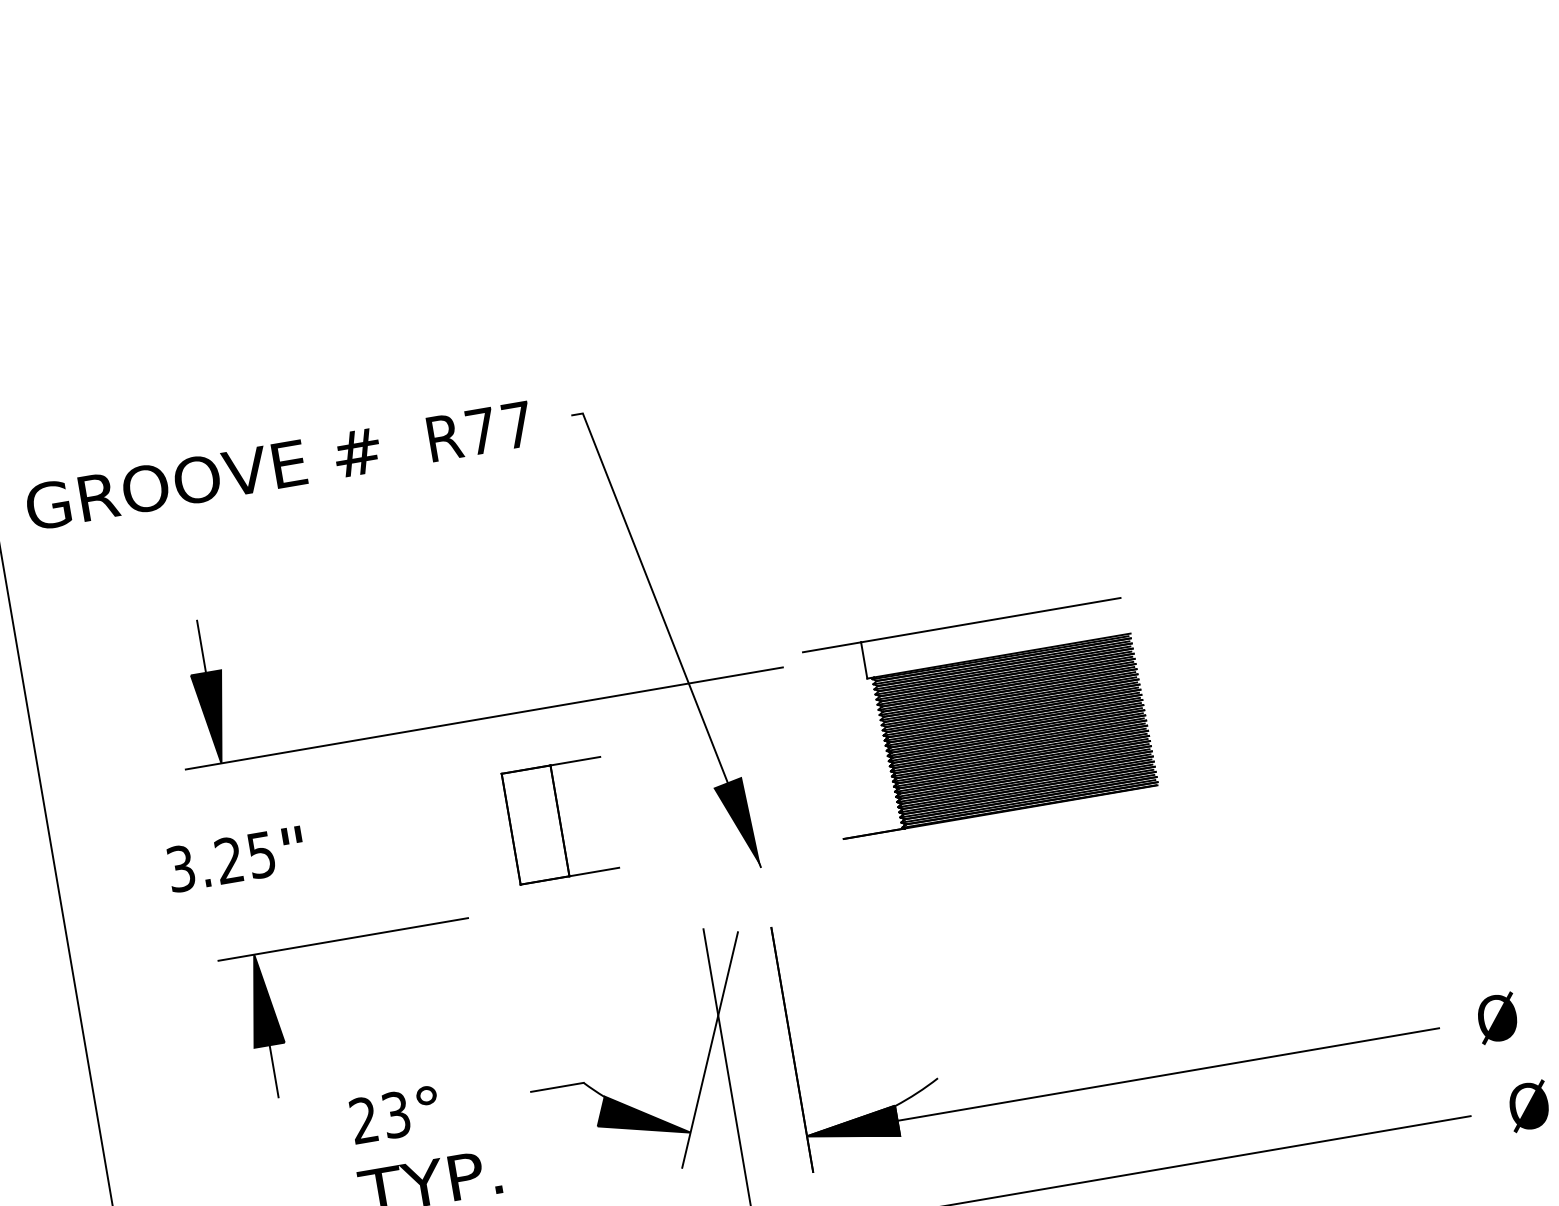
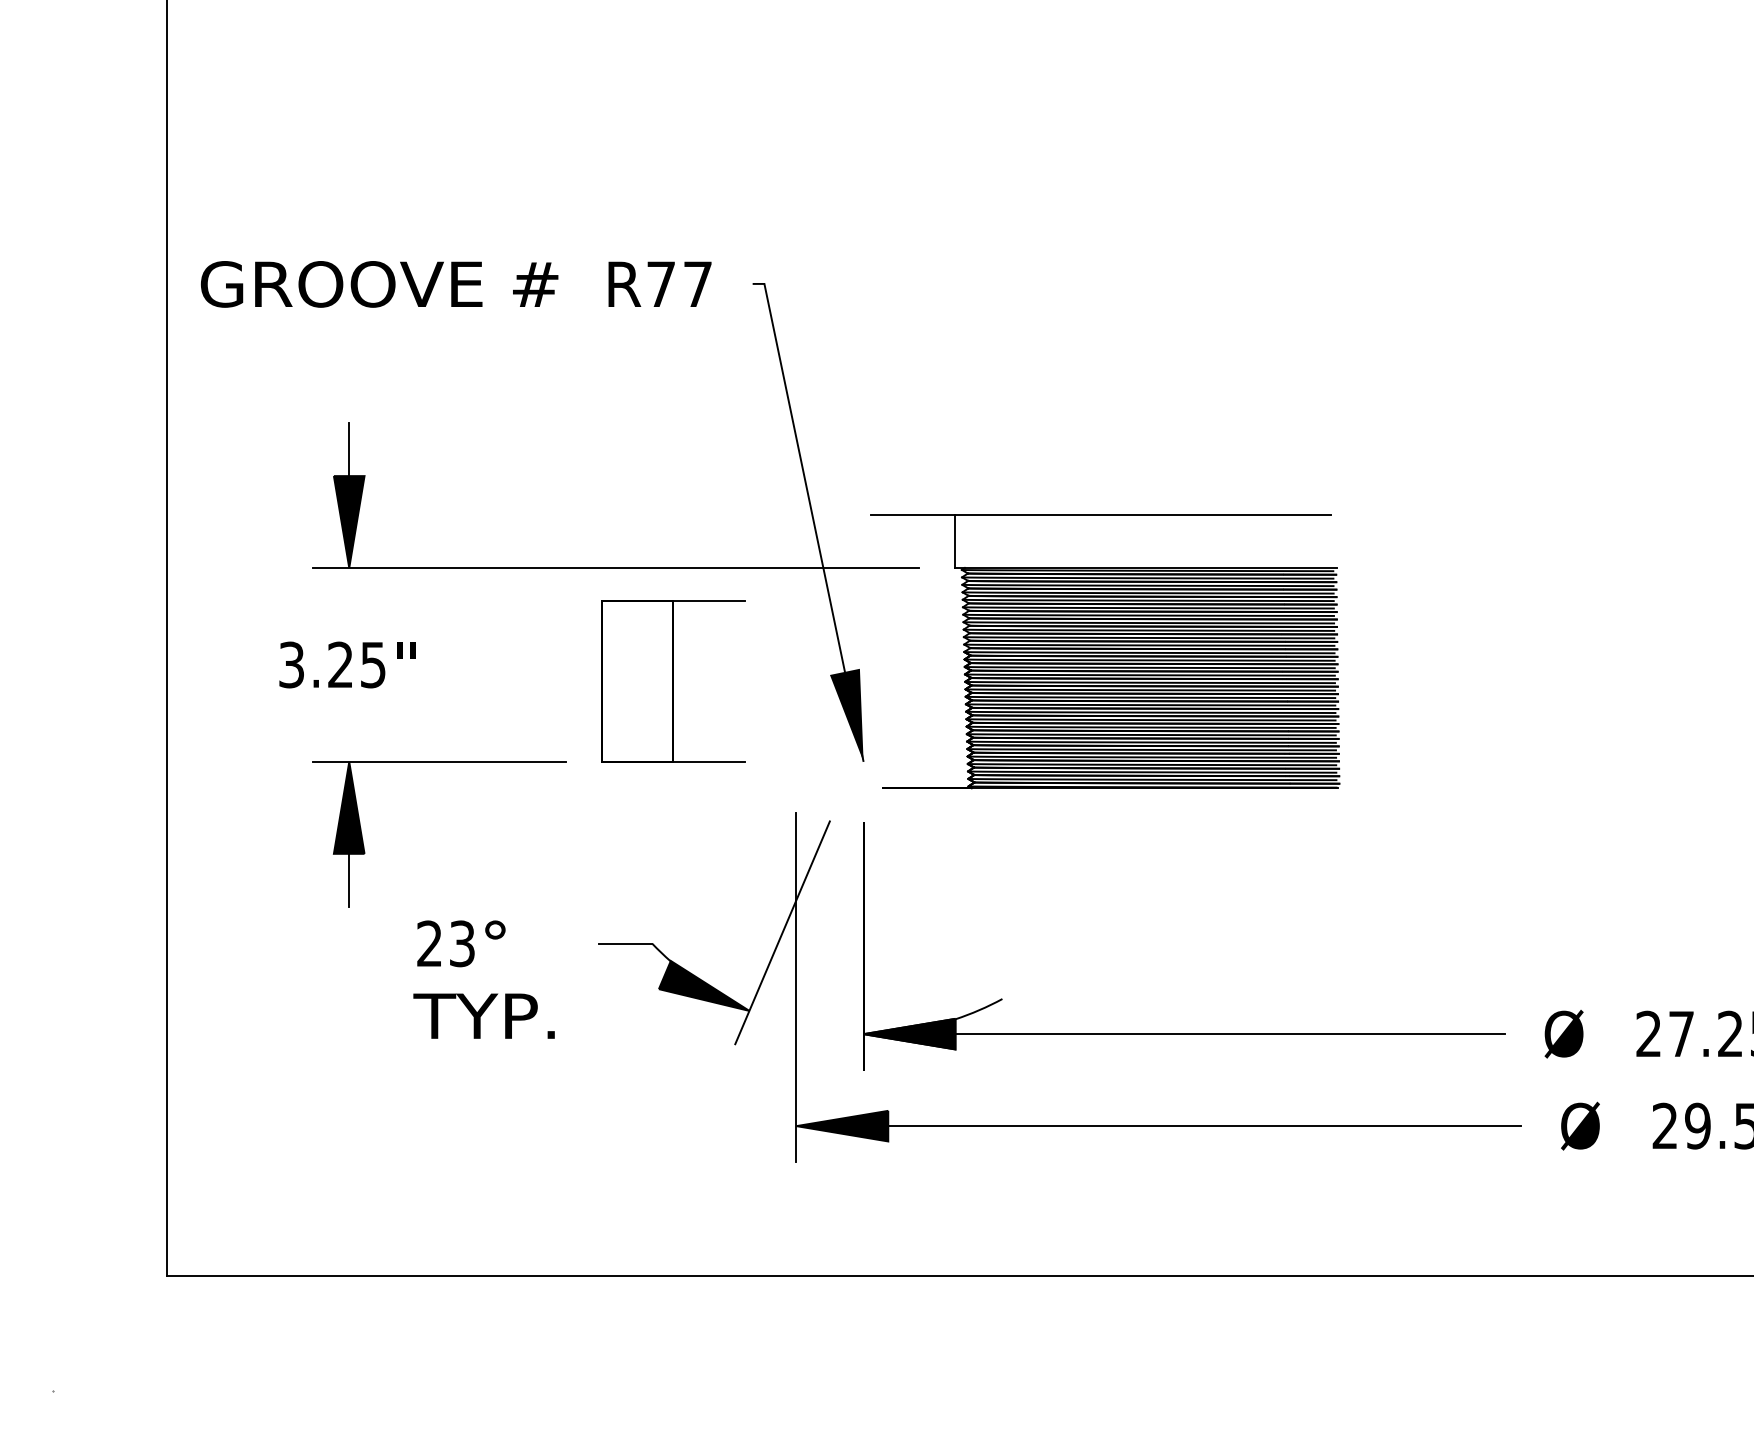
part: (981, 718) -> (1105, 651), size x1.43
part: (560, 820) -> (673, 681), size x1.43

